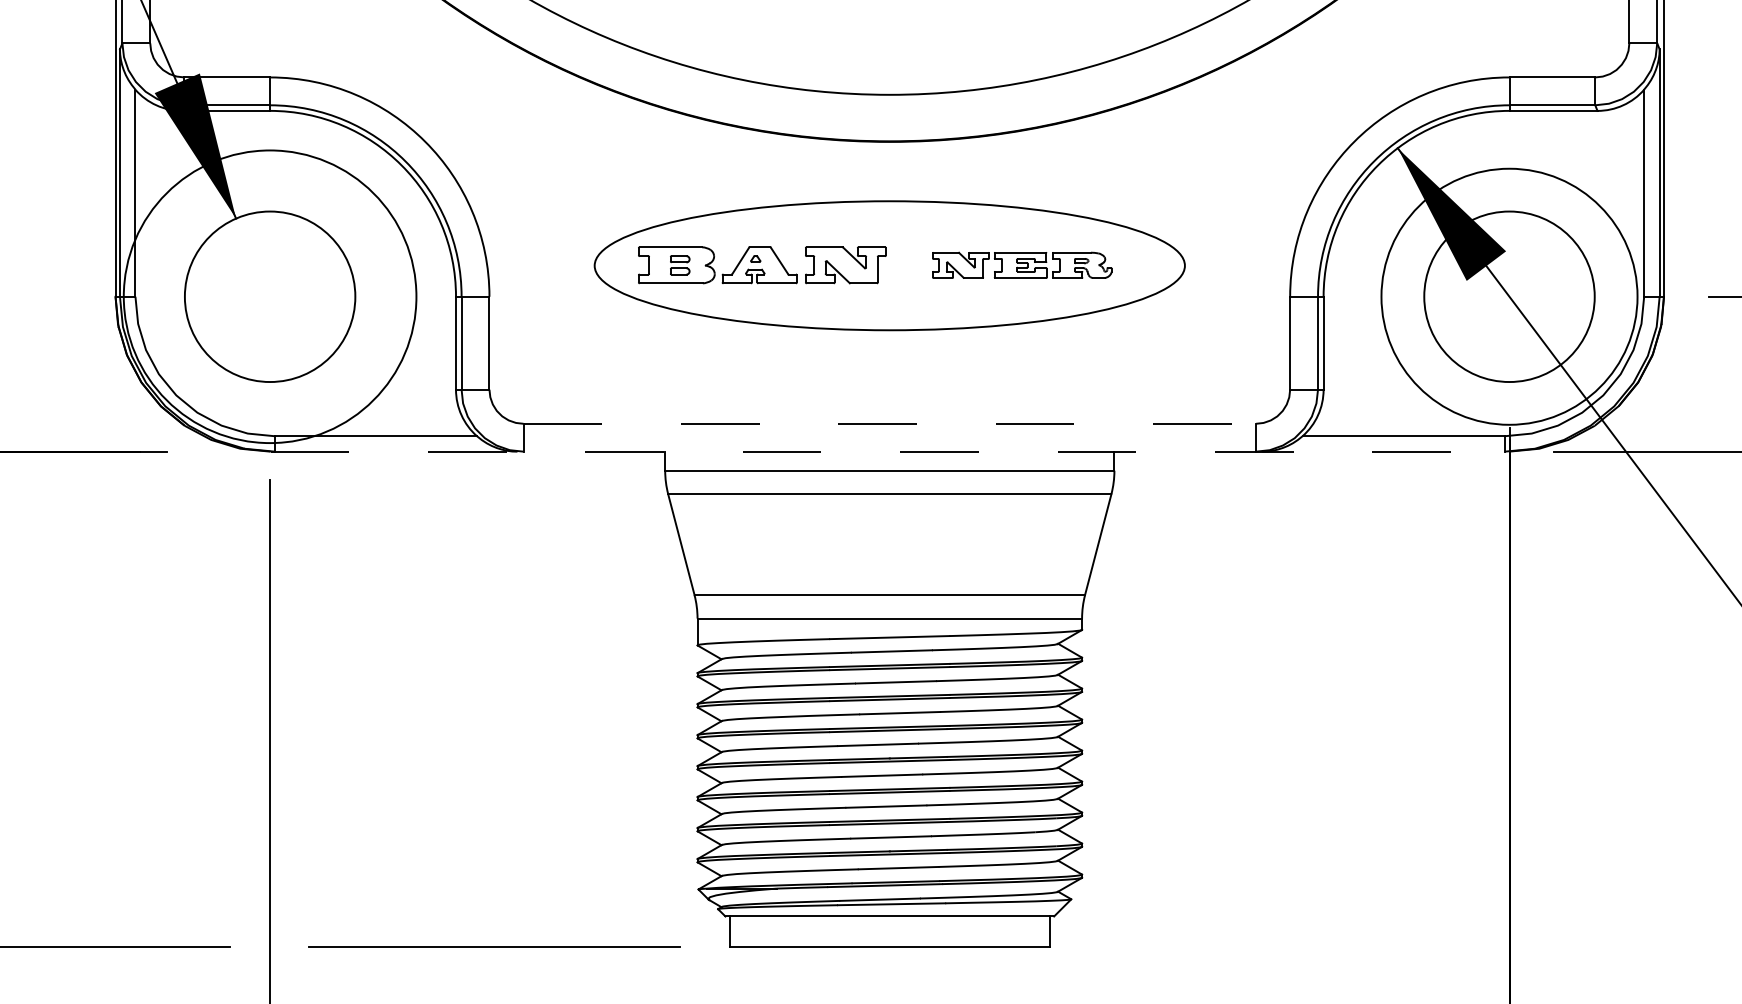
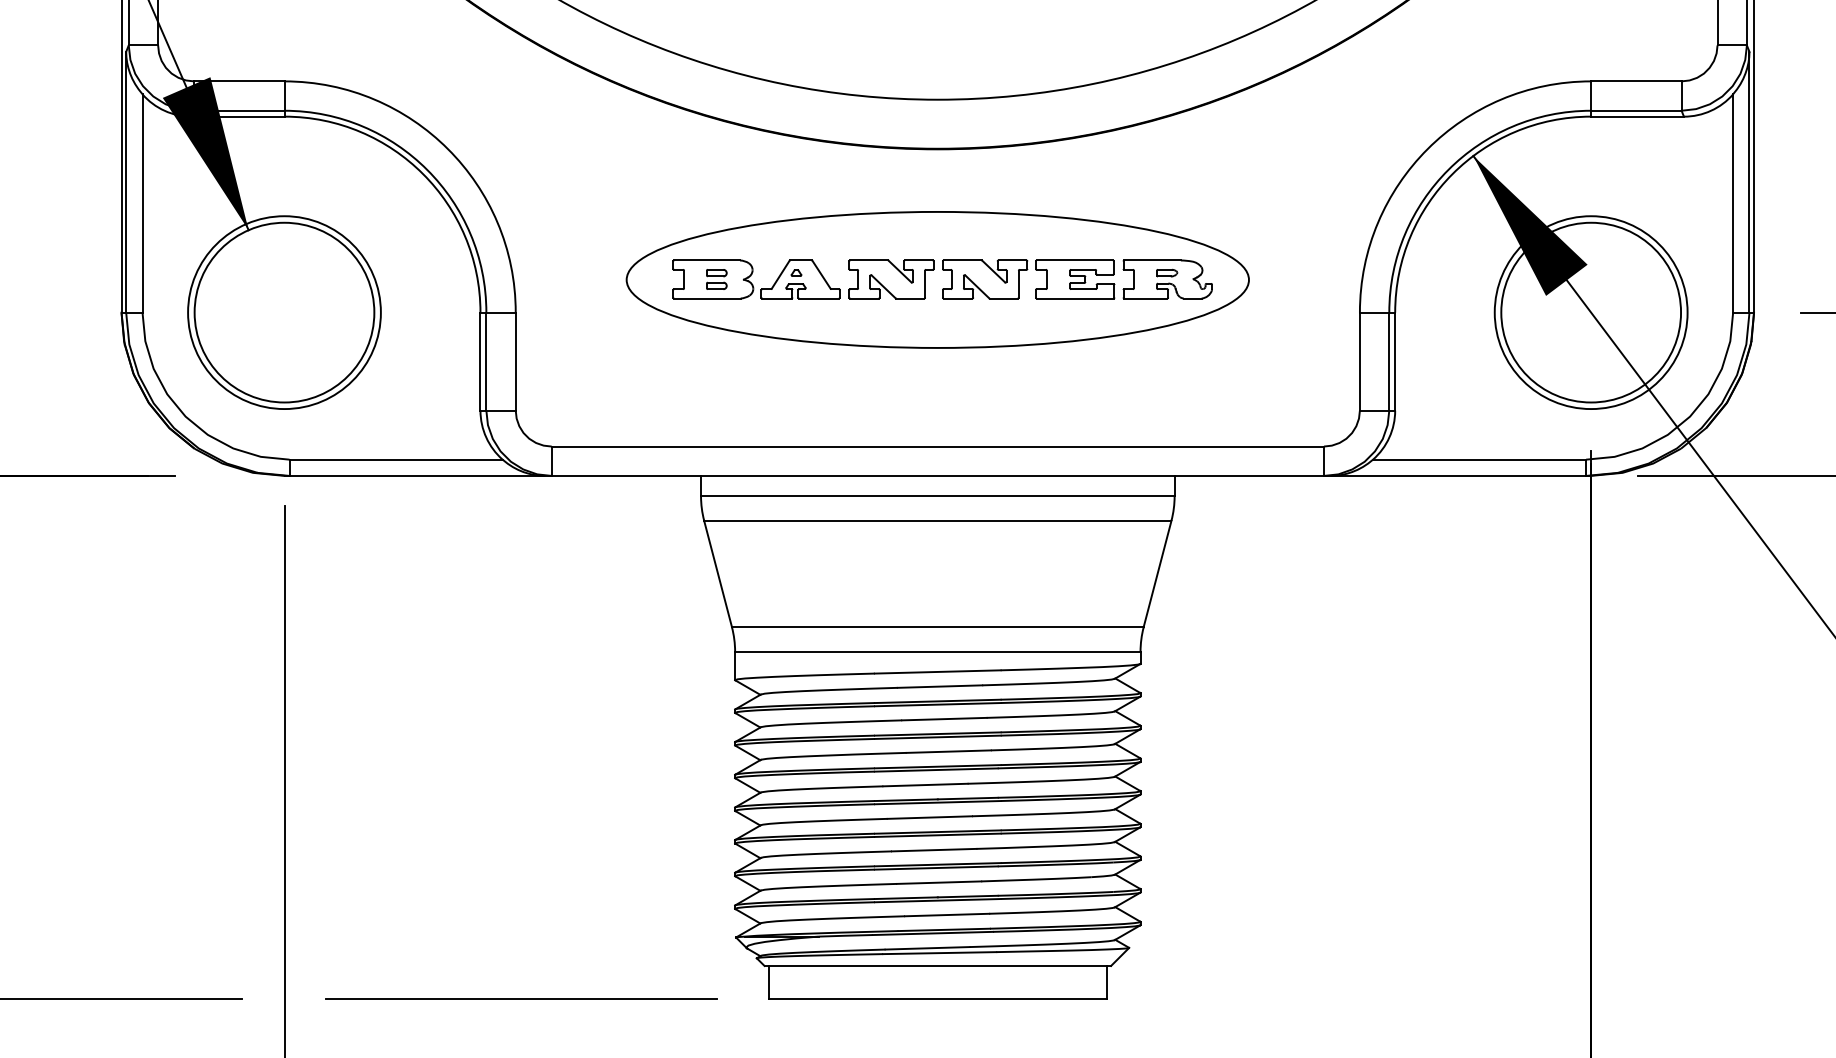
part: (1022, 265) -> (1077, 279), size x1.43
circle: (270, 296) -> (284, 312), size x0.62
circle: (1508, 296) -> (1590, 312), size x0.71
line: (890, 423) -> (938, 446), dashed -> solid
line: (889, 451) -> (937, 475), dashed -> solid

